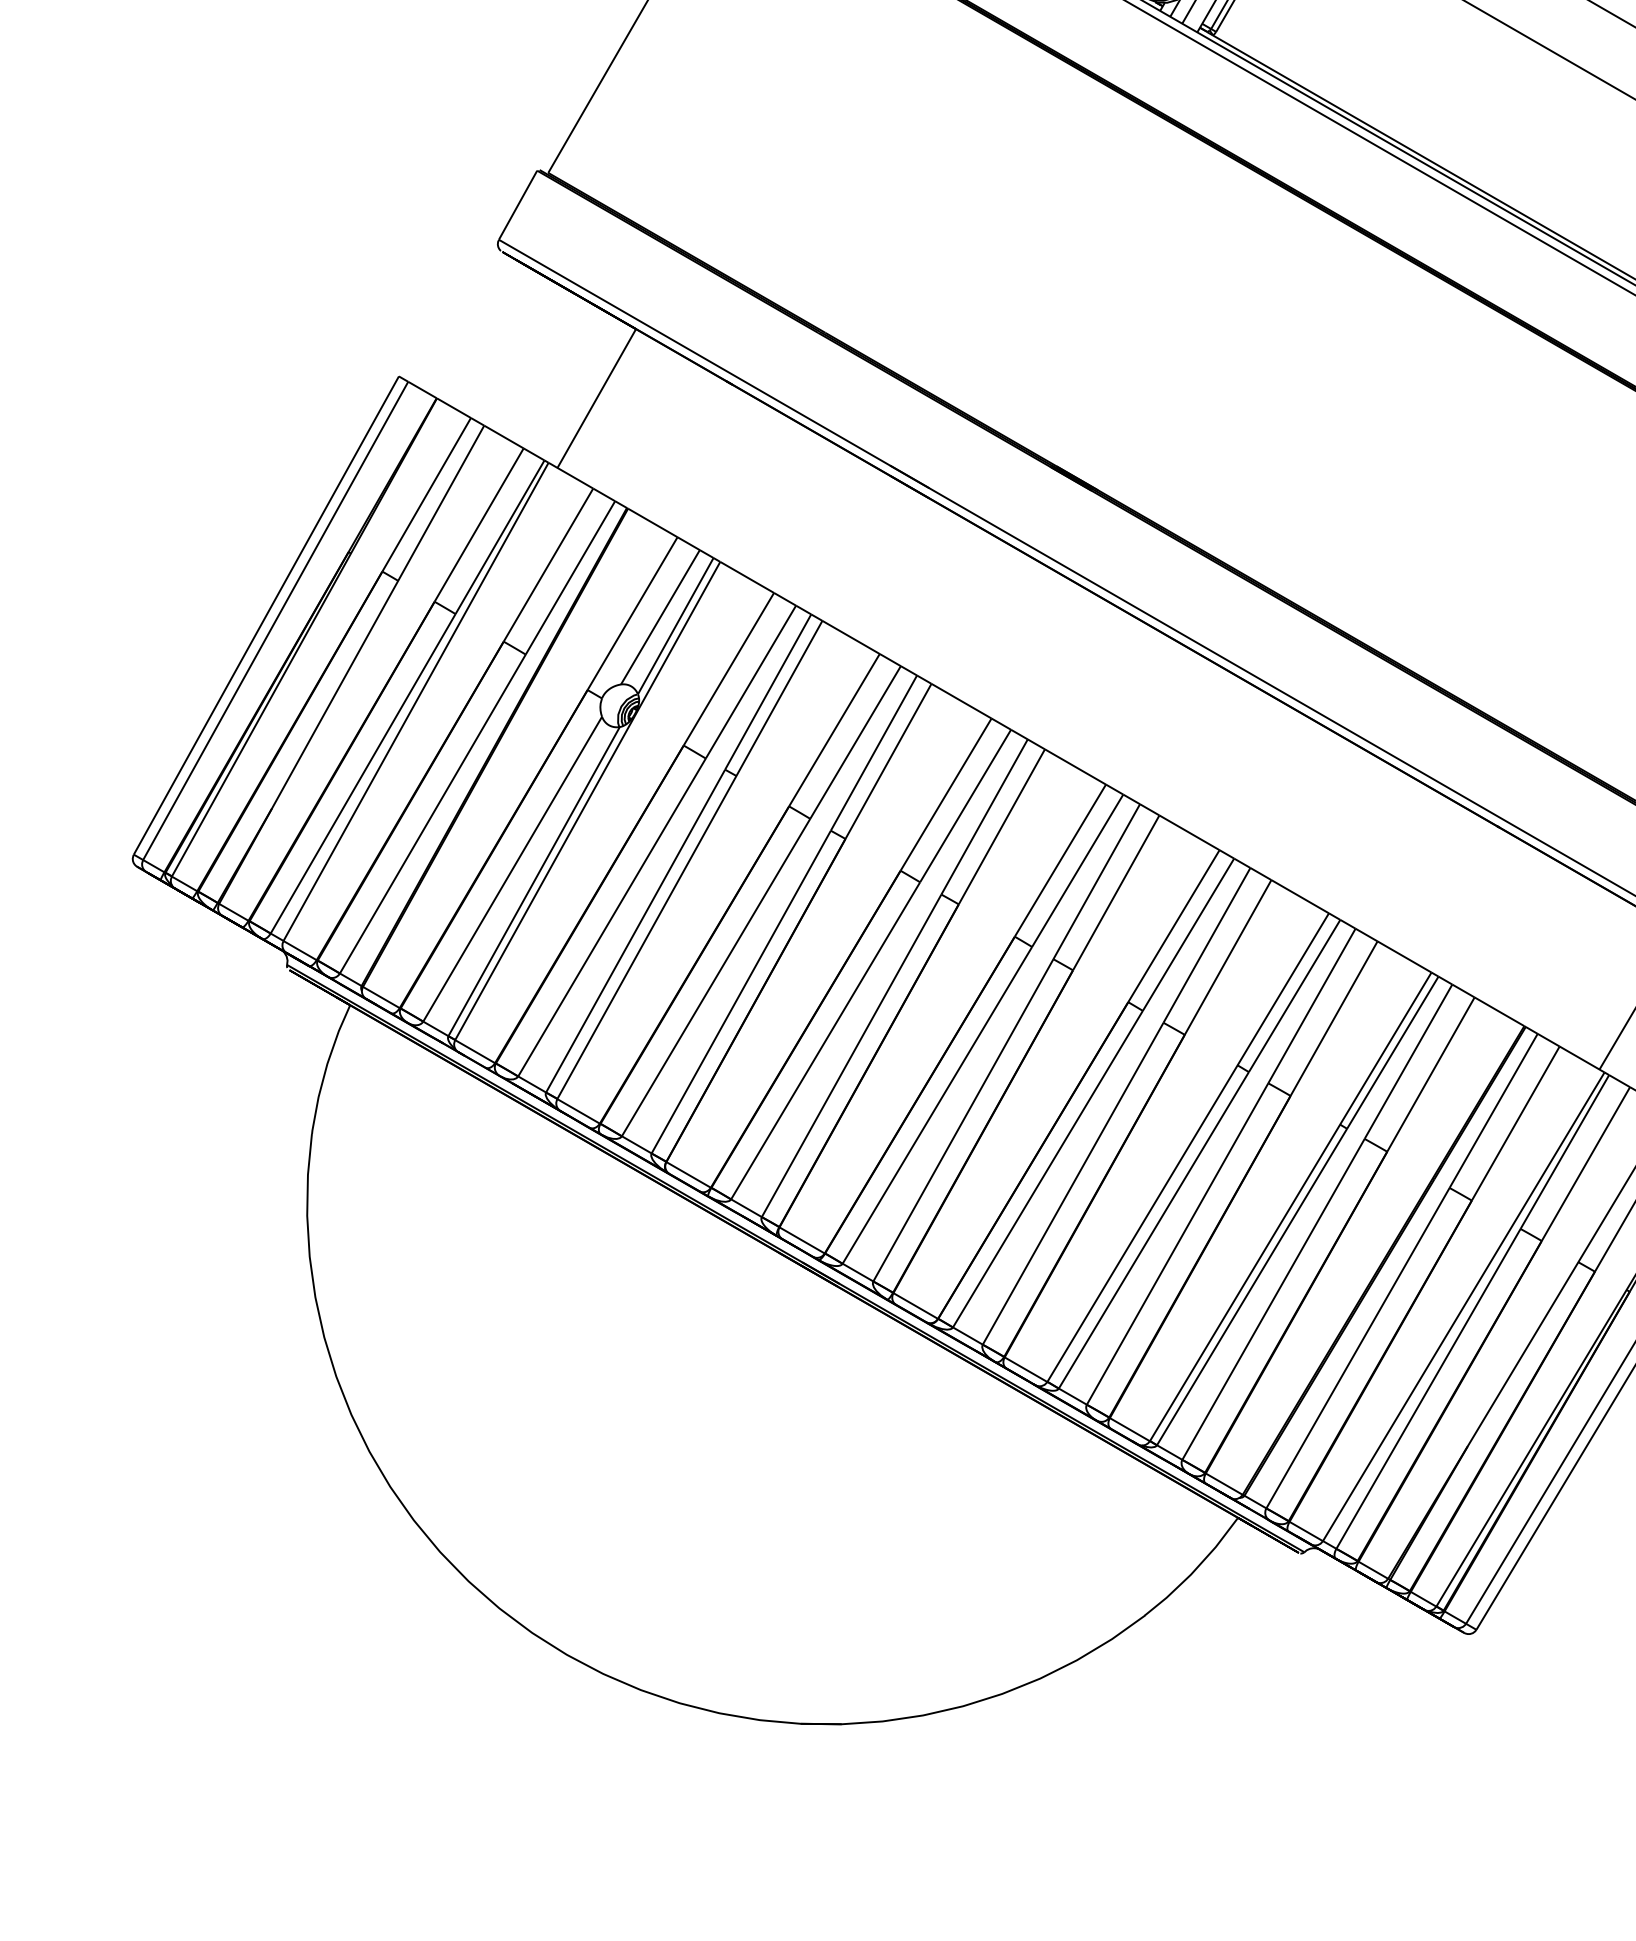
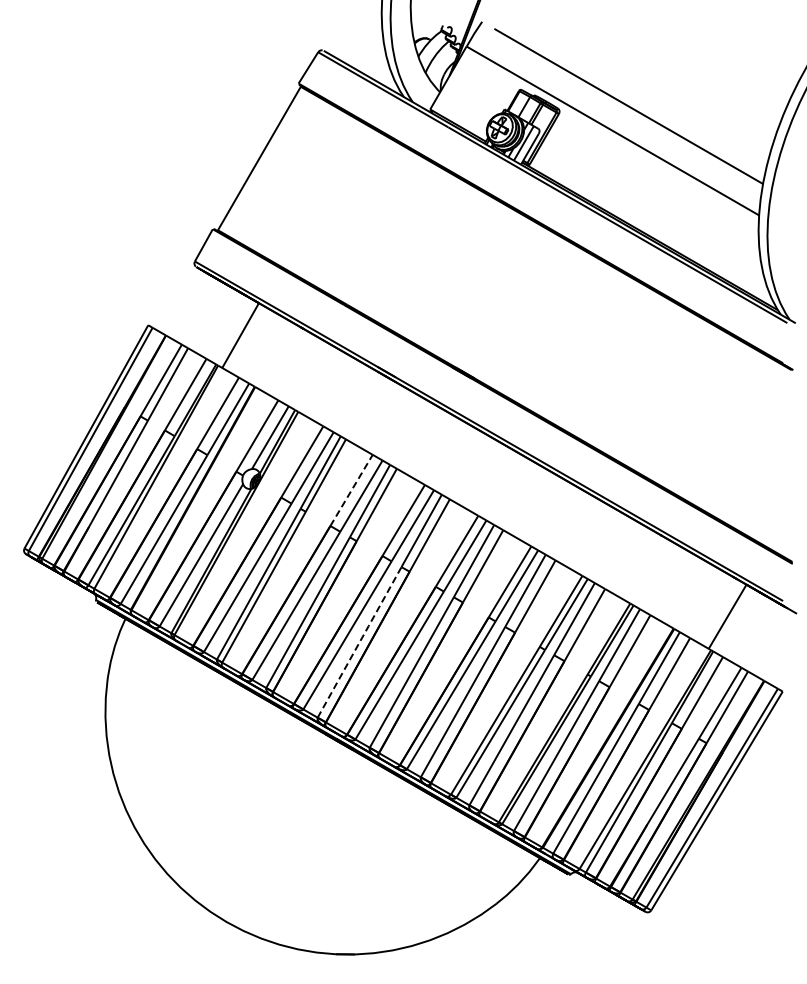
line: (834, 730) -> (351, 490), solid -> dashed
line: (851, 1055) -> (359, 642), solid -> dashed

